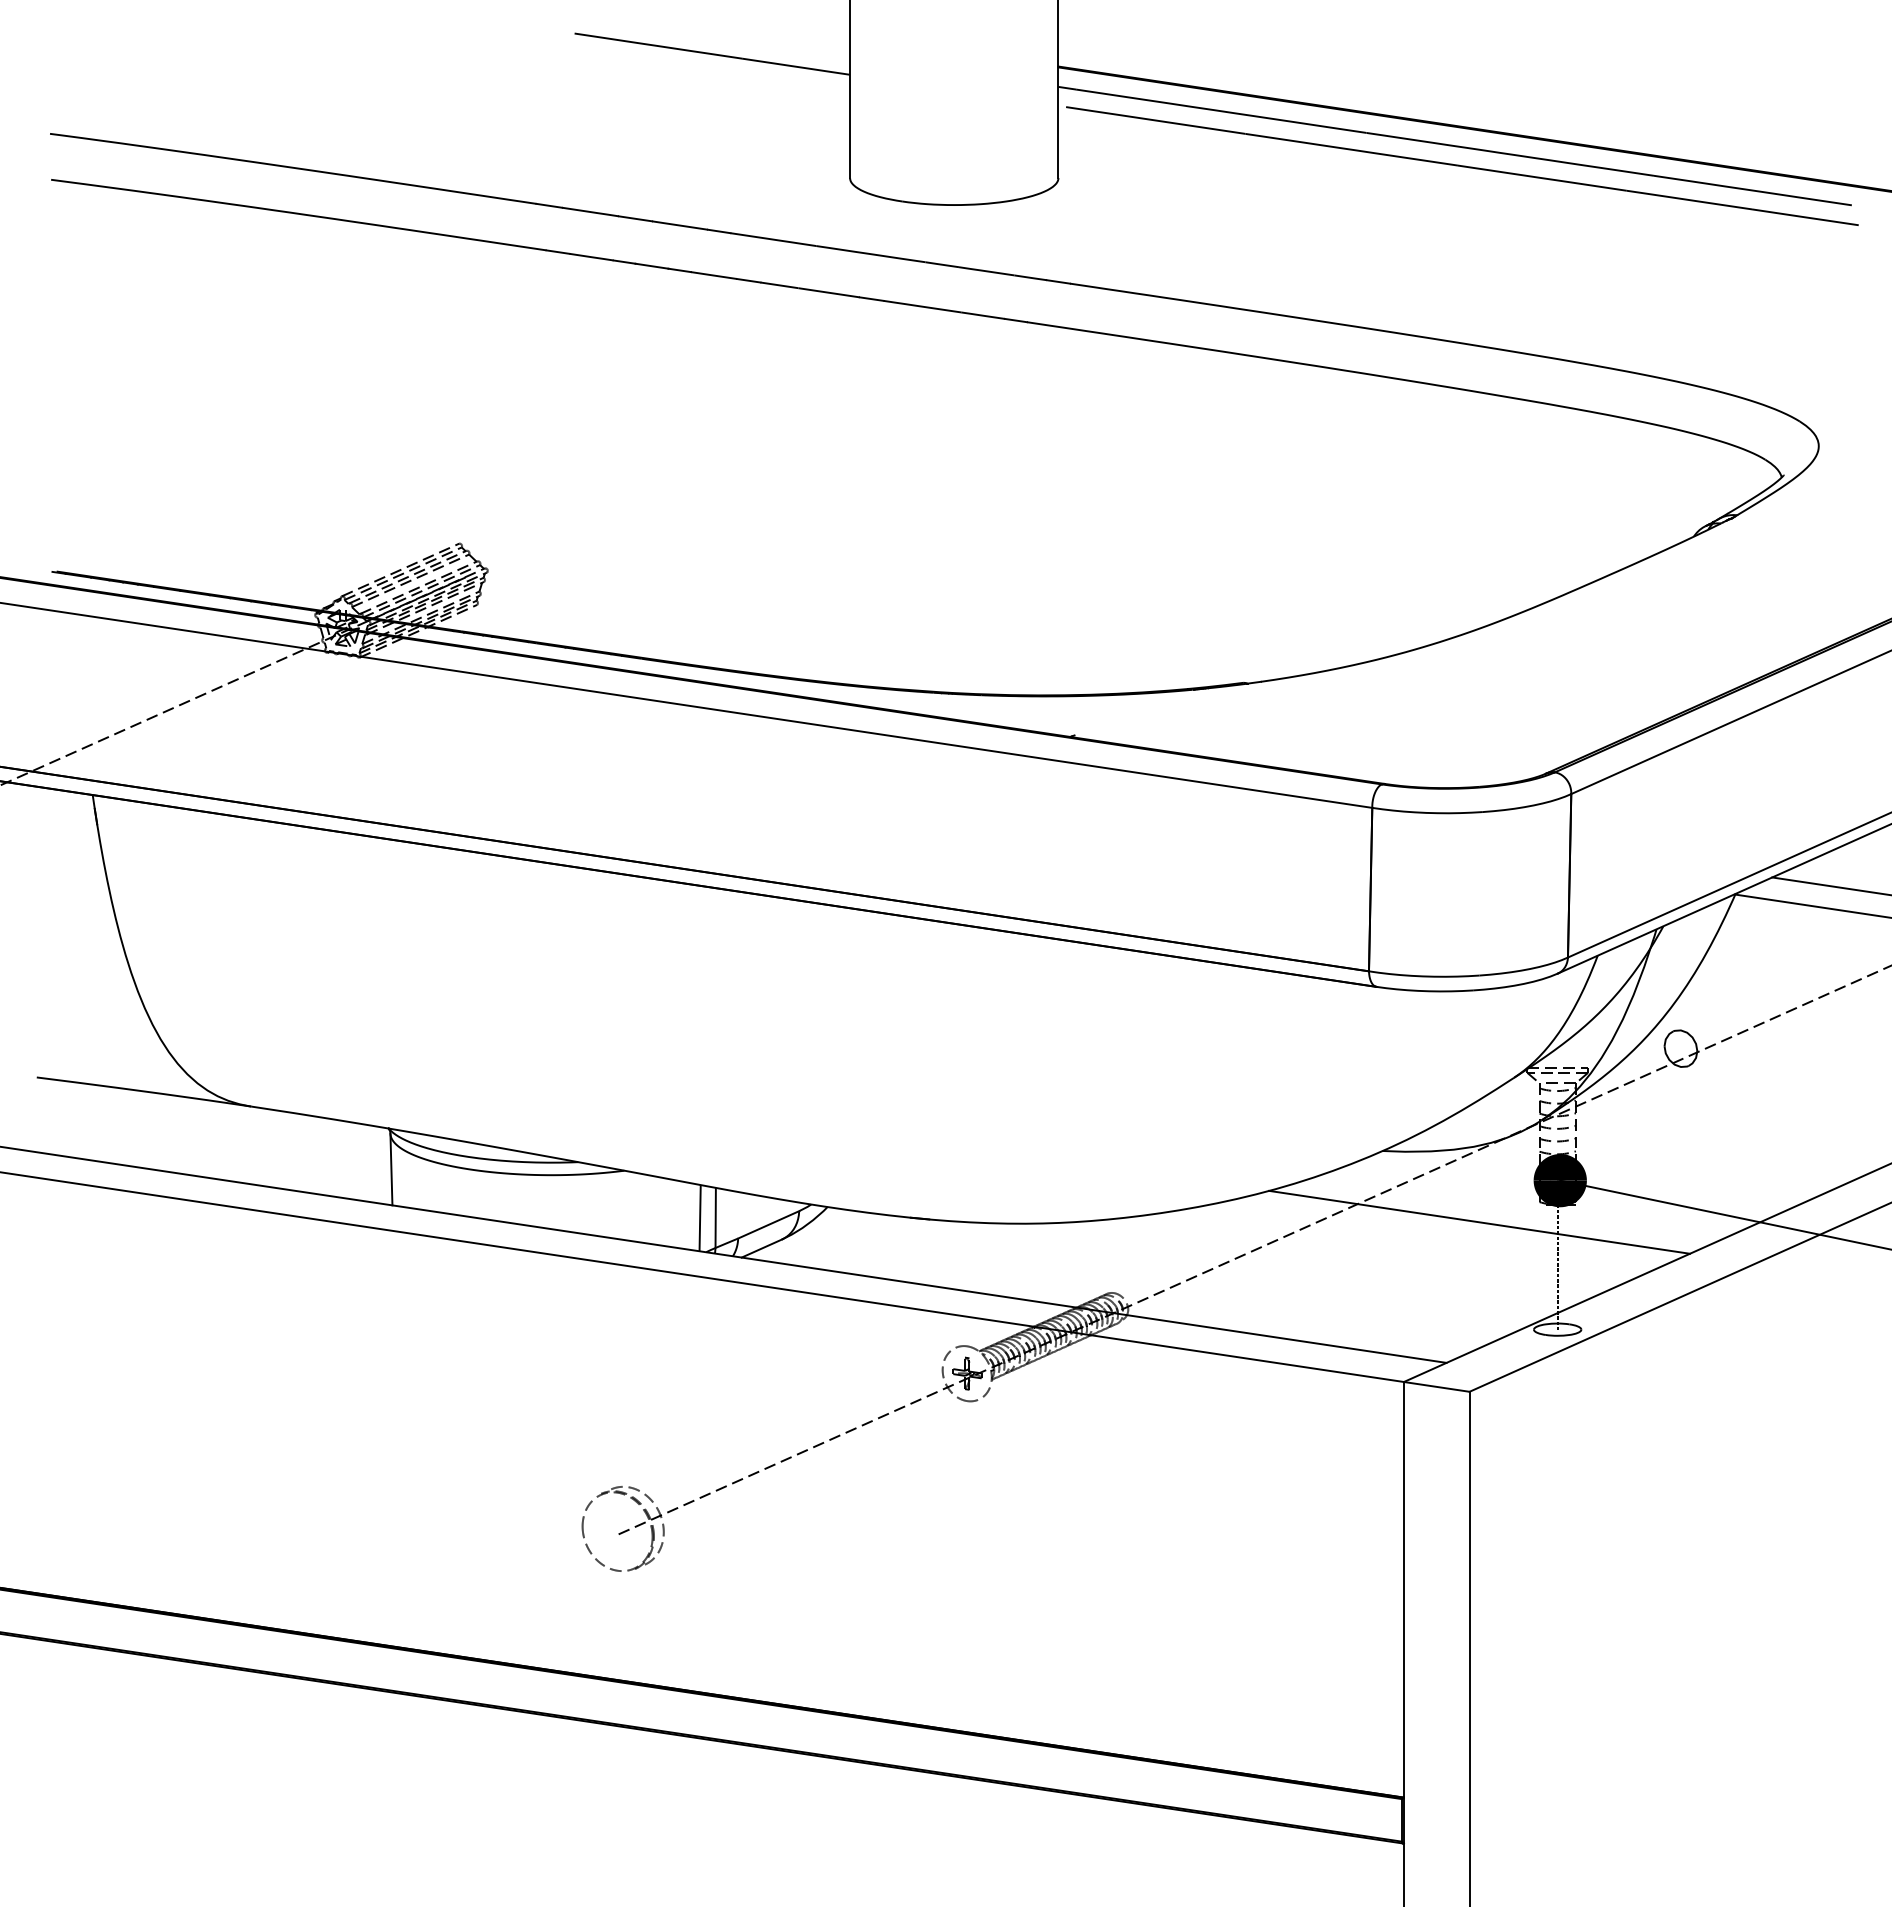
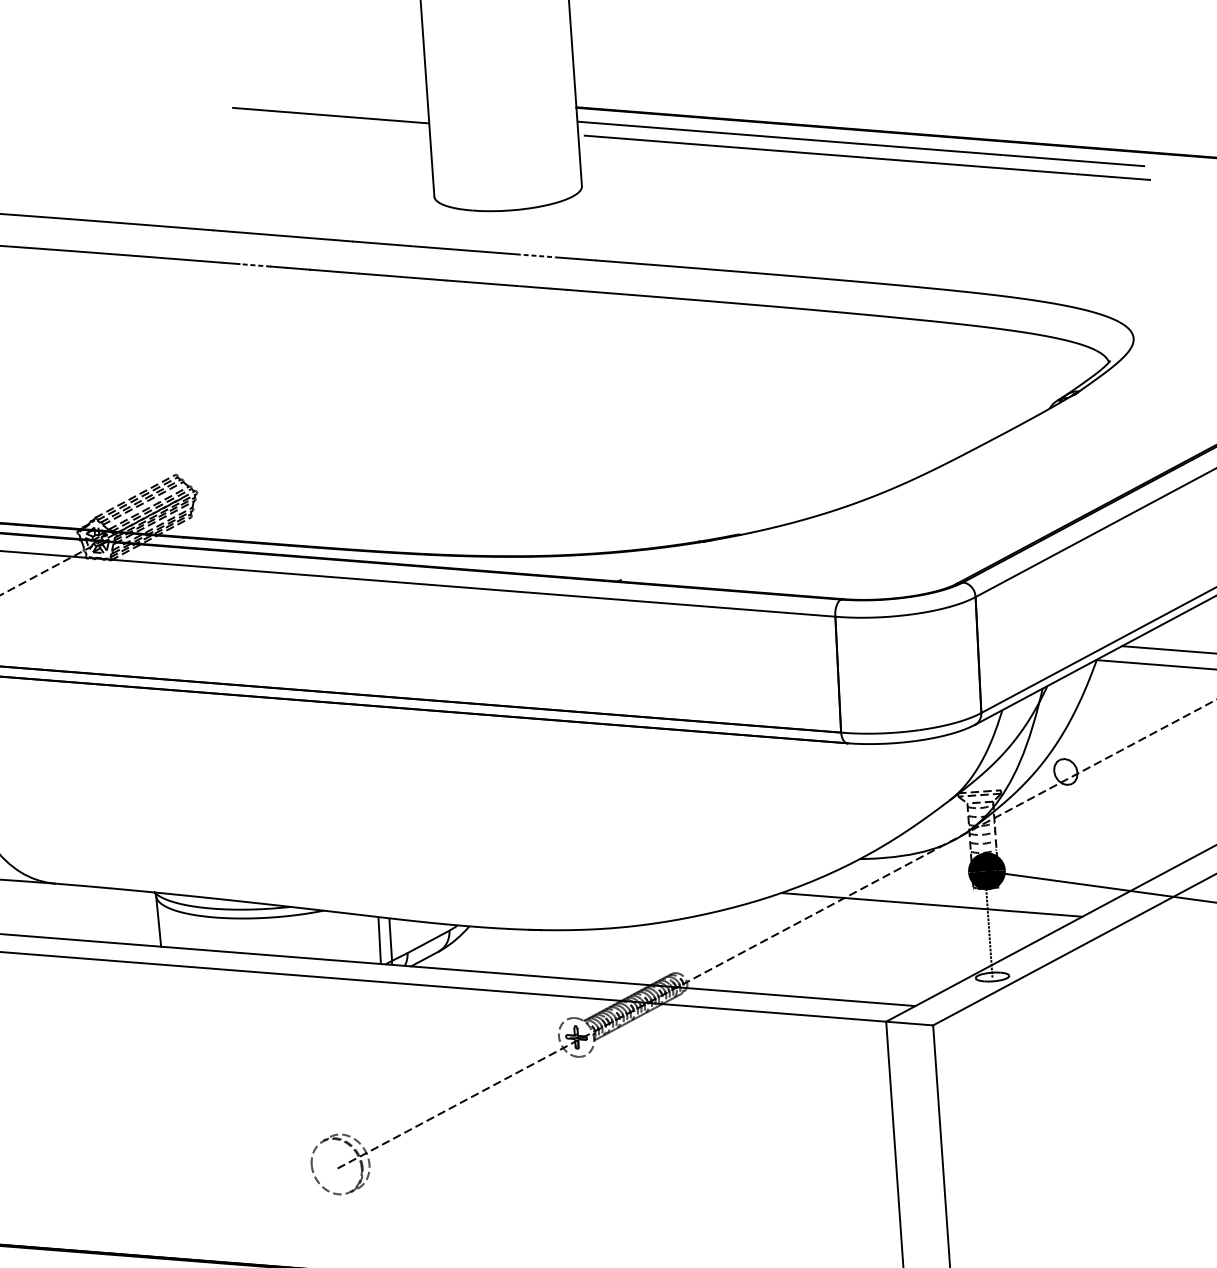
line: (591, 257) -> (255, 265), solid -> dashed
line: (986, 271) -> (535, 255), solid -> dashed

